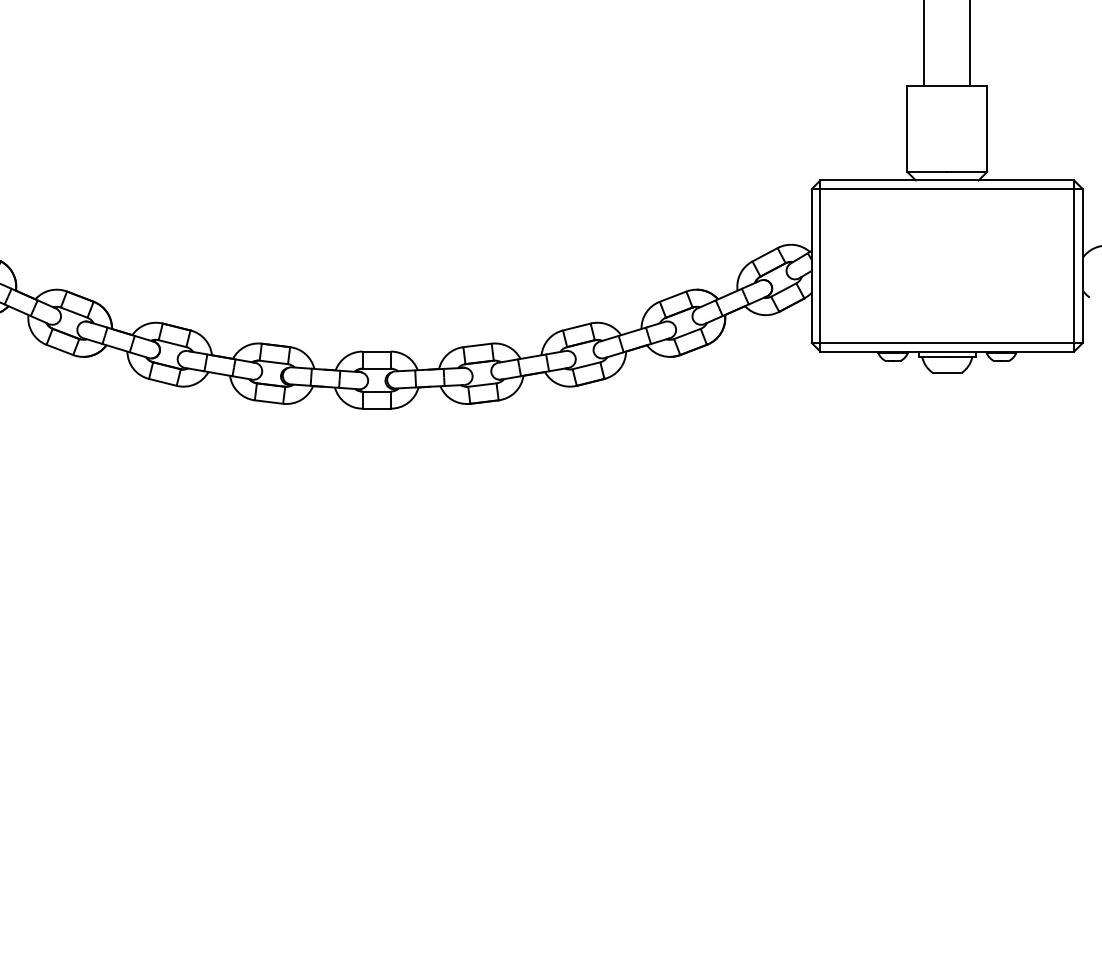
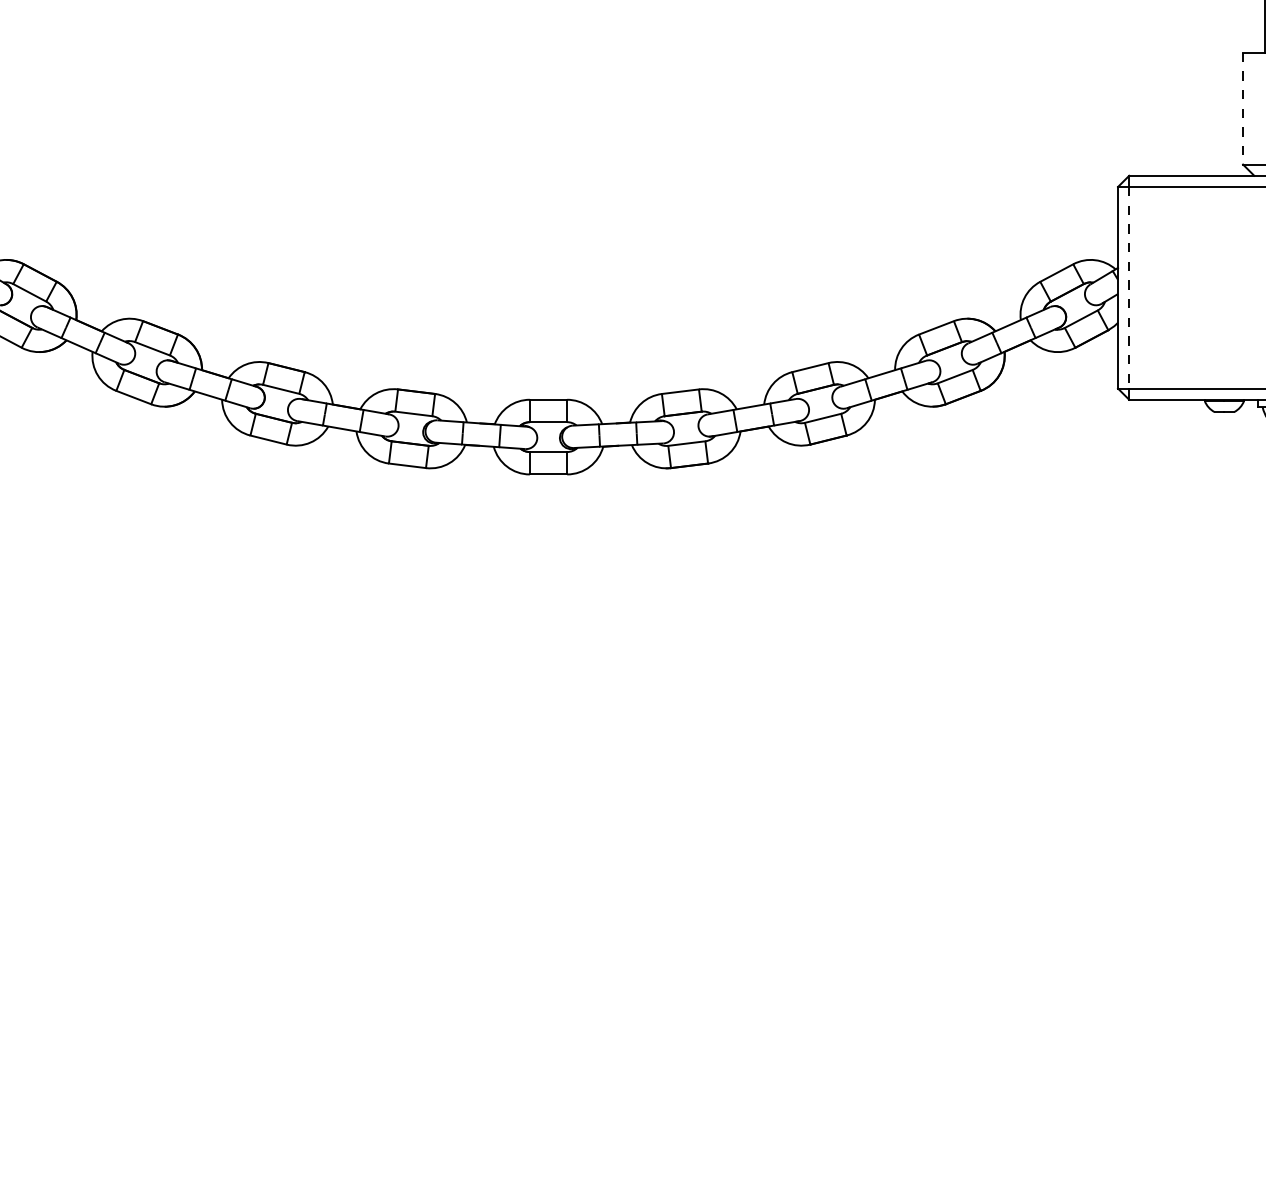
line: (907, 129) -> (1243, 109), solid -> dashed
line: (820, 266) -> (1129, 288), solid -> dashed

